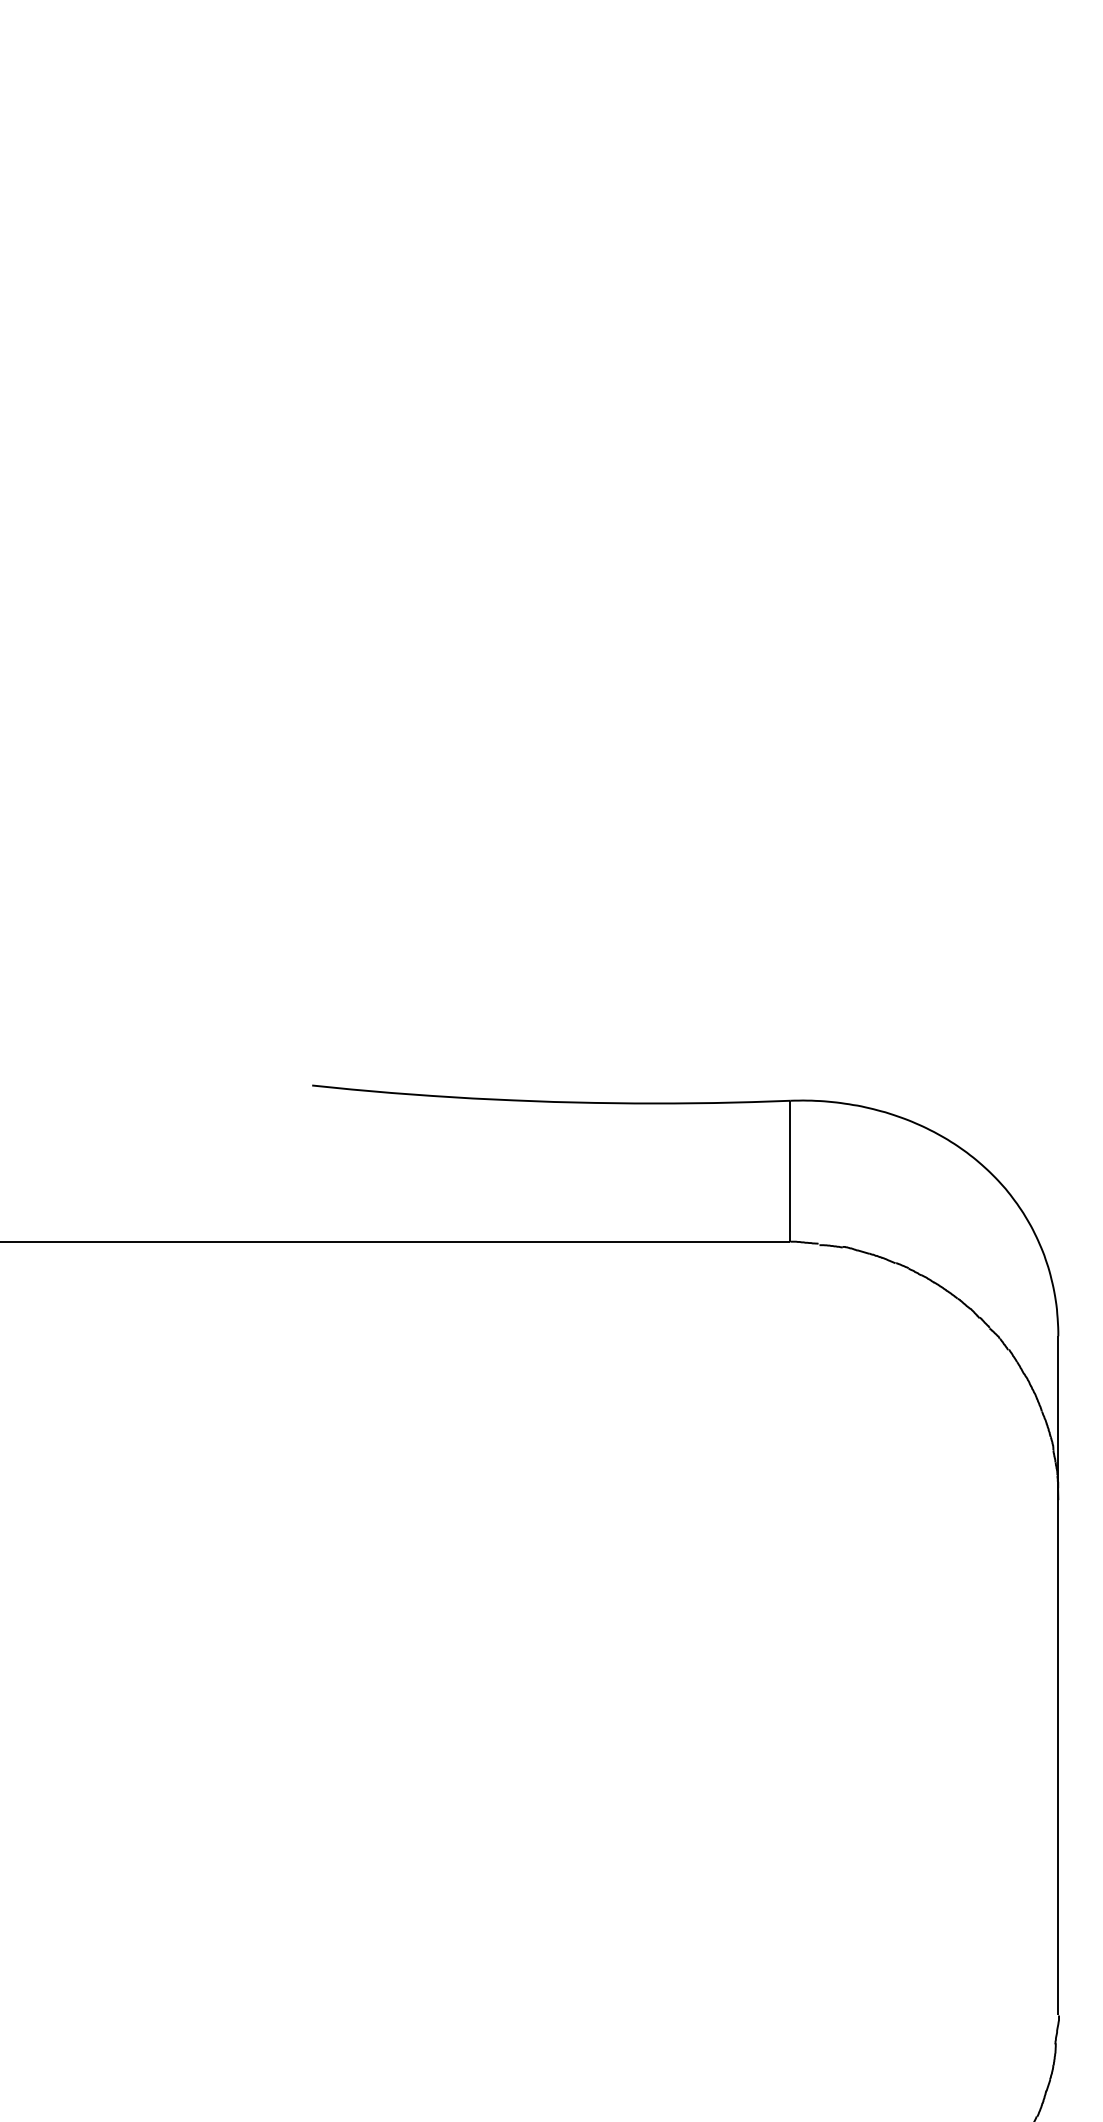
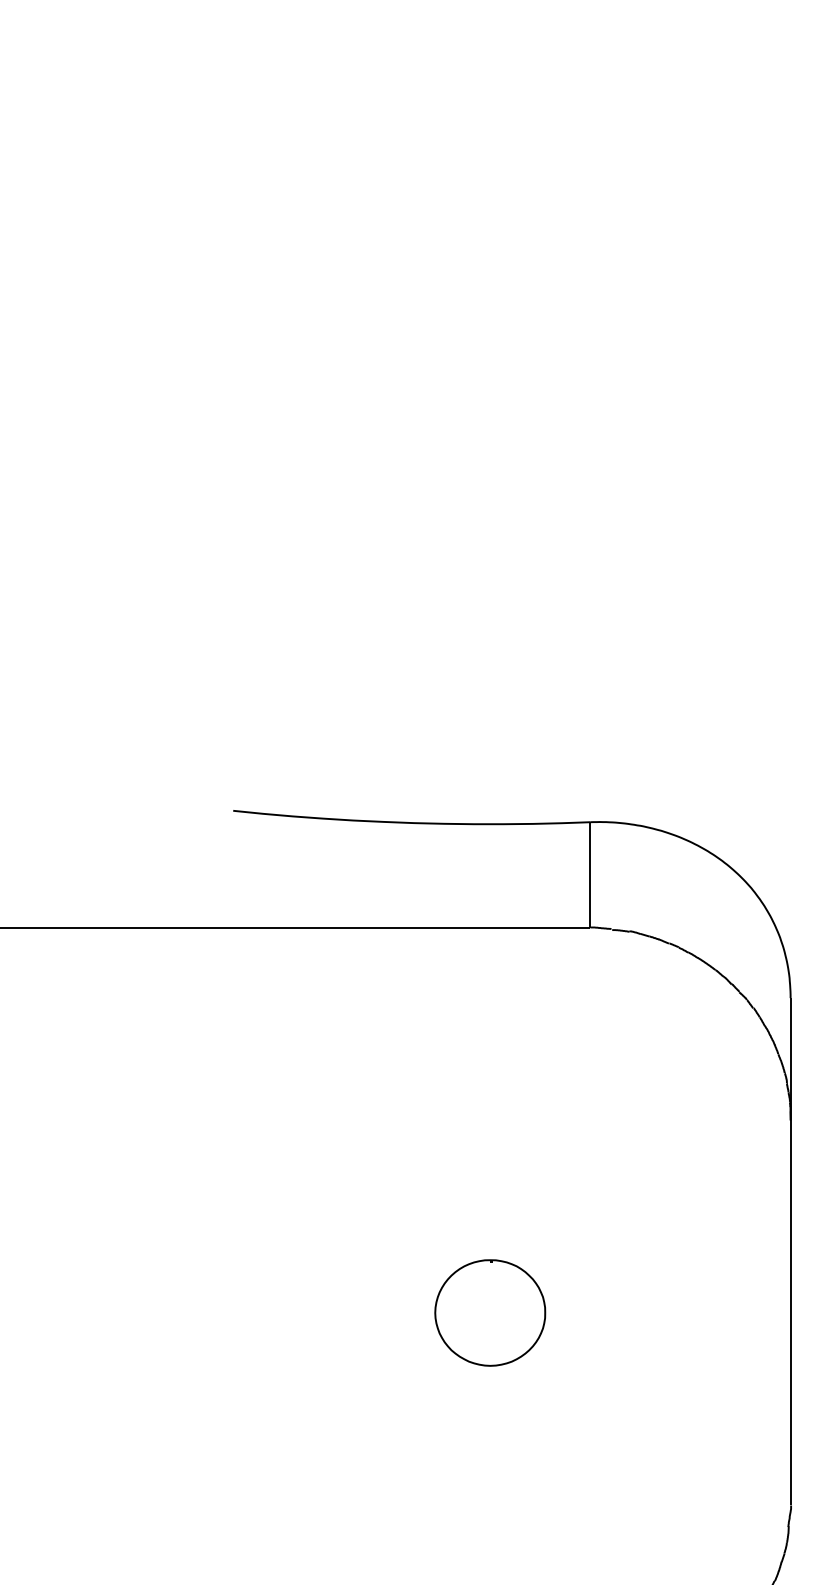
part: (656, 1757) -> (490, 1312), added

